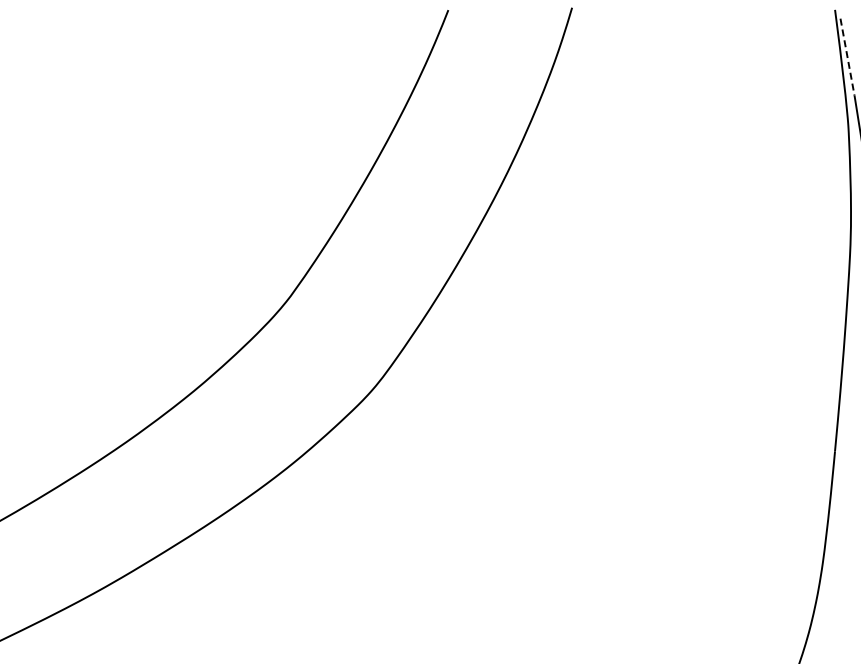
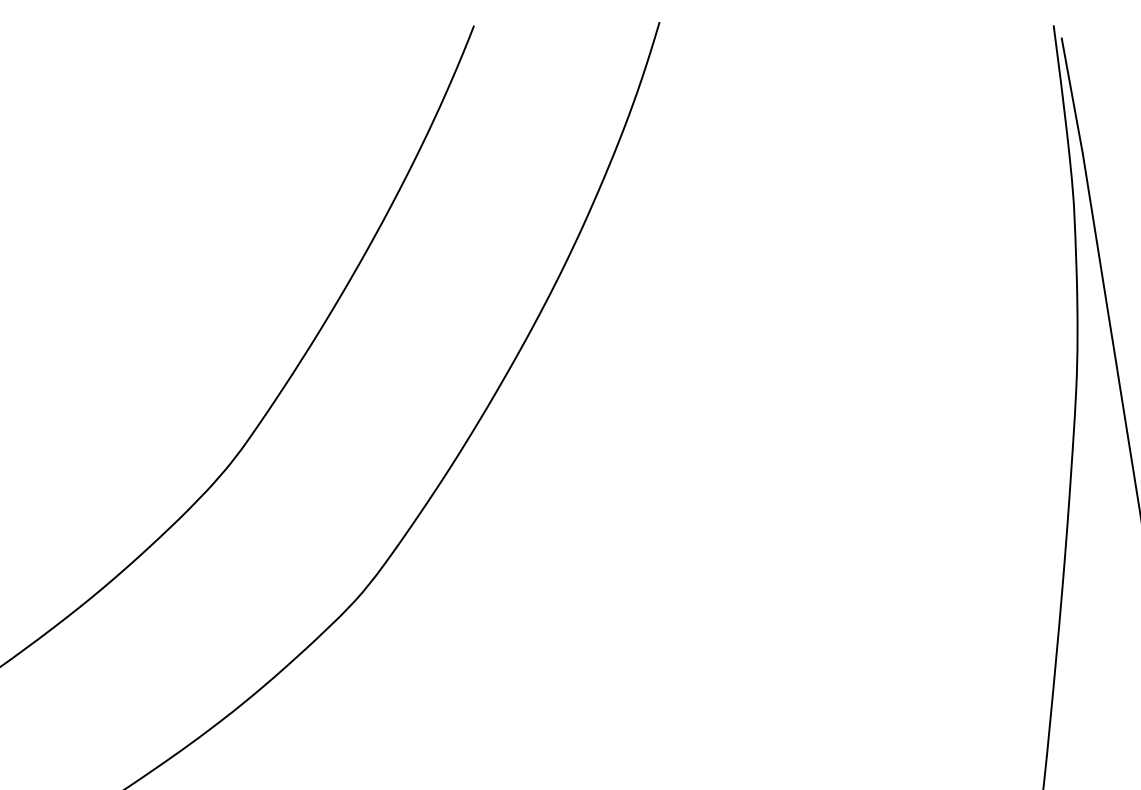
line: (847, 57) -> (1072, 96), dashed -> solid

